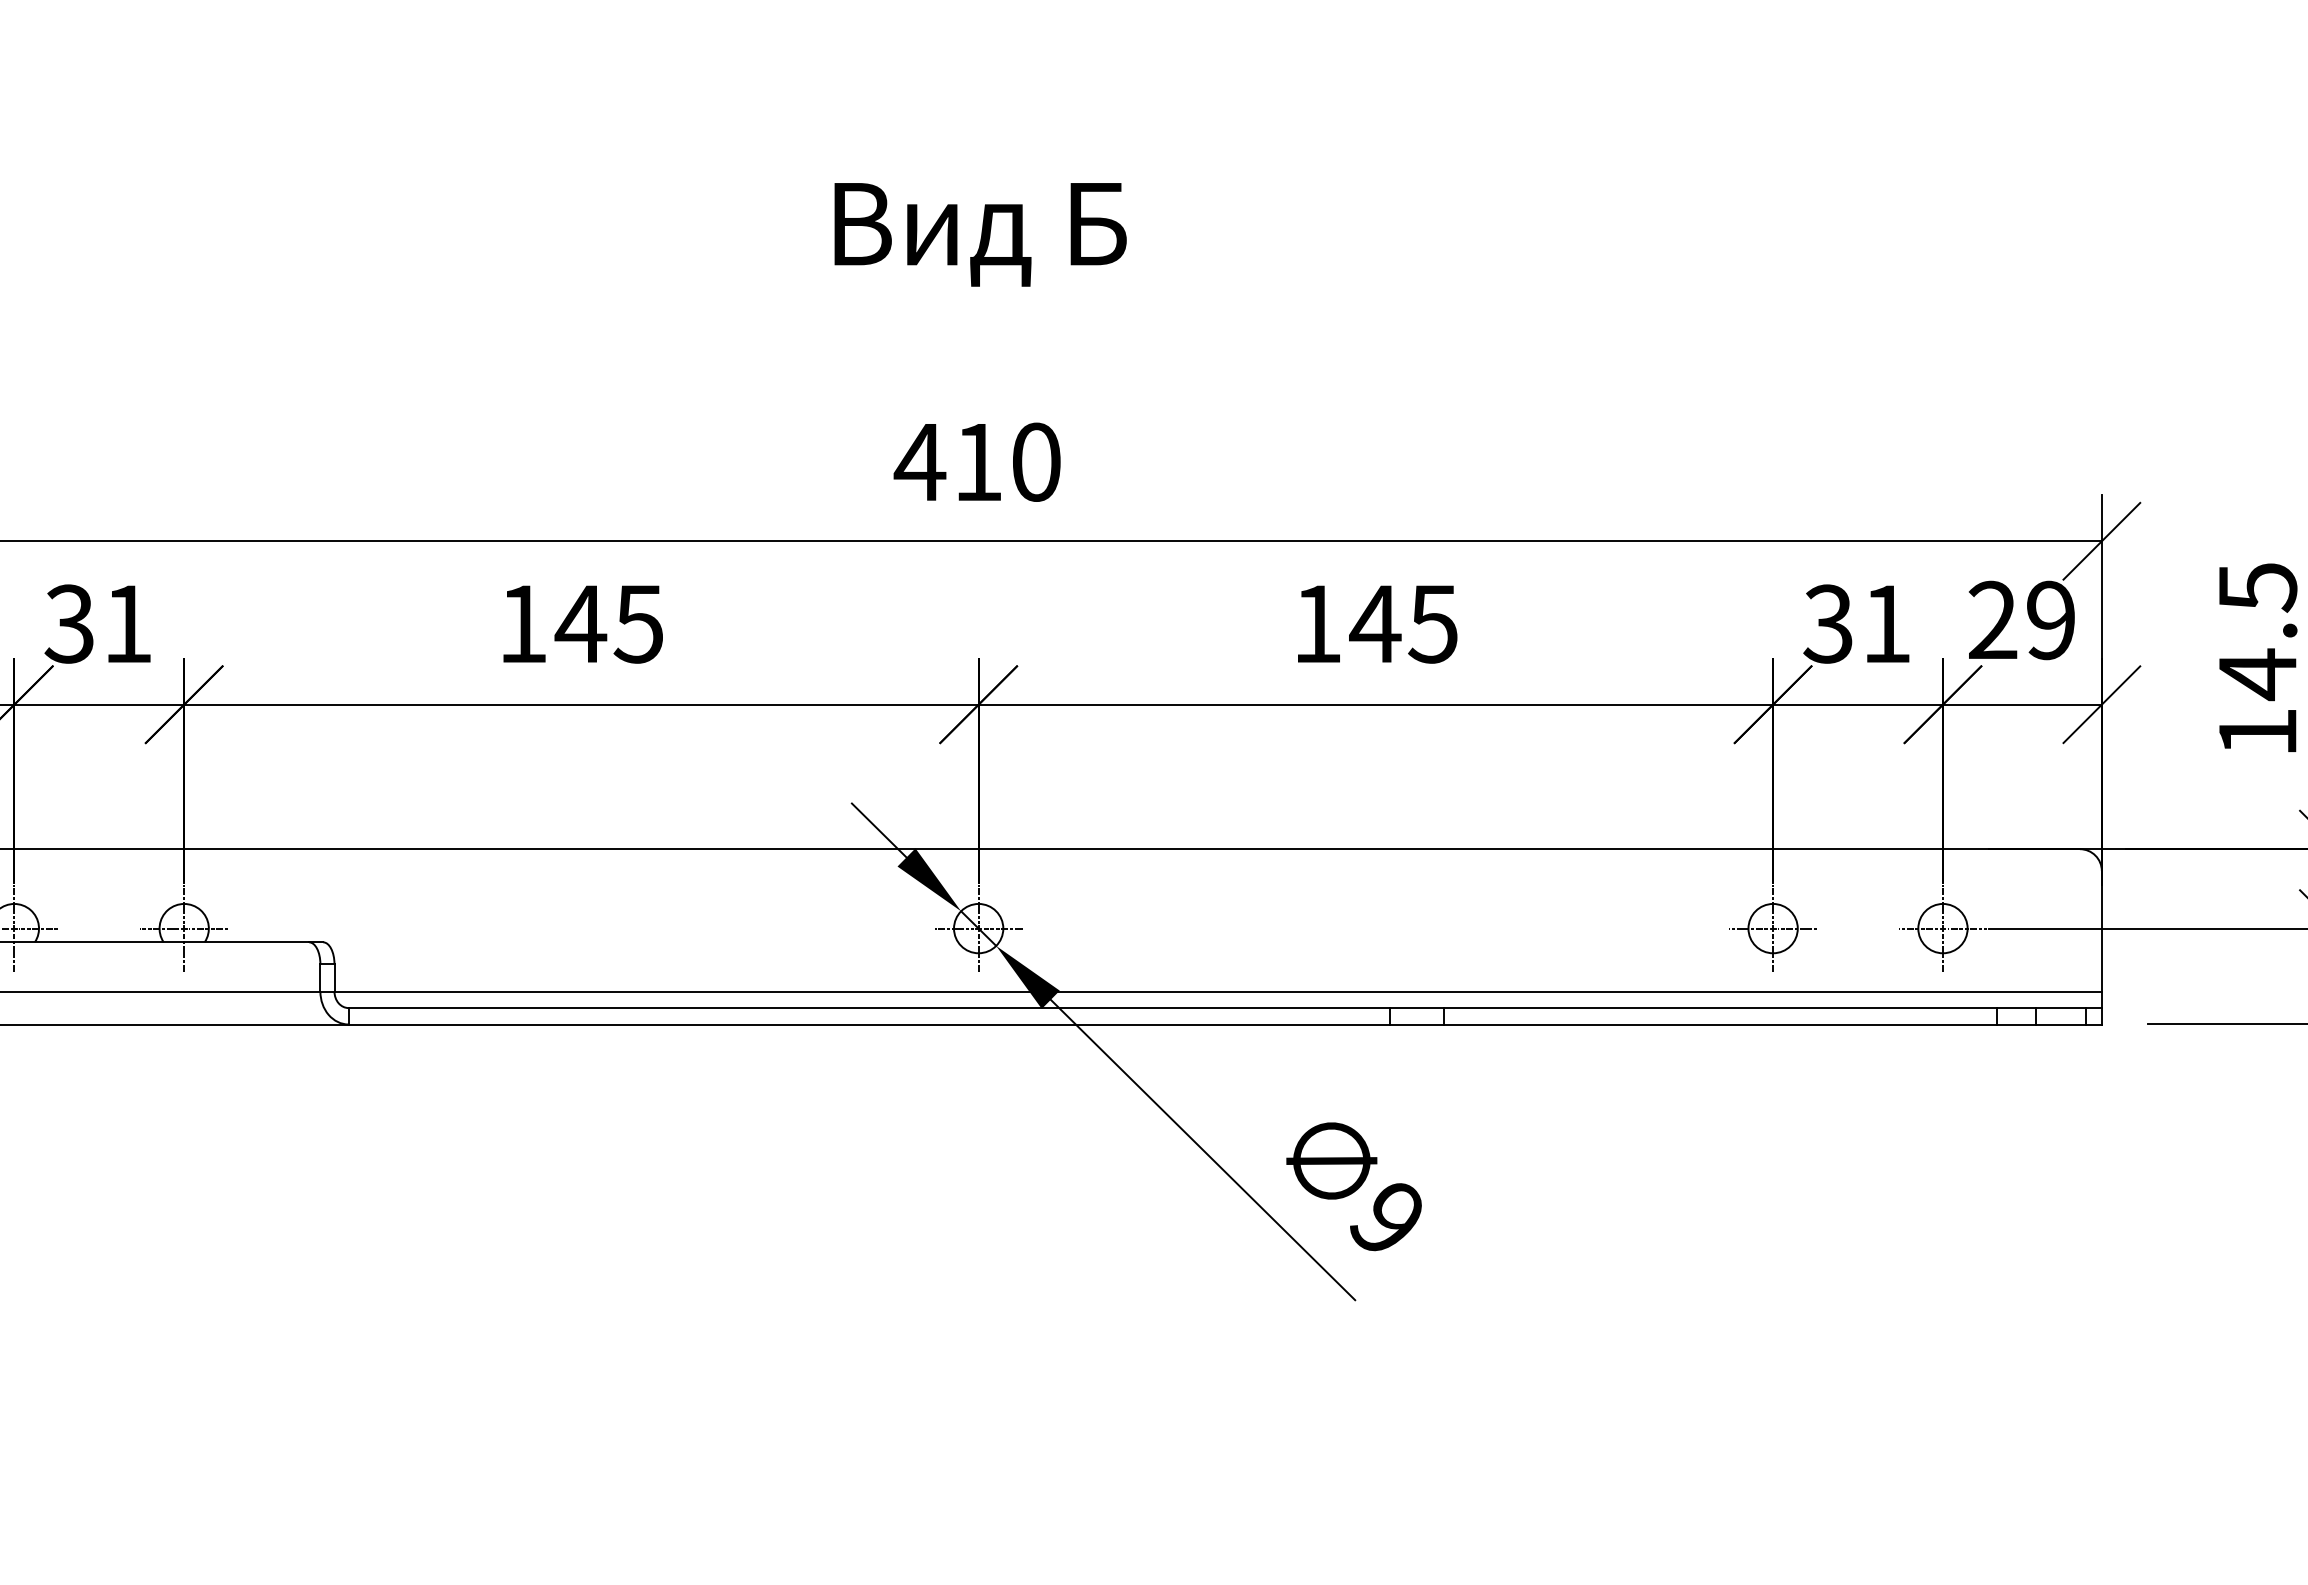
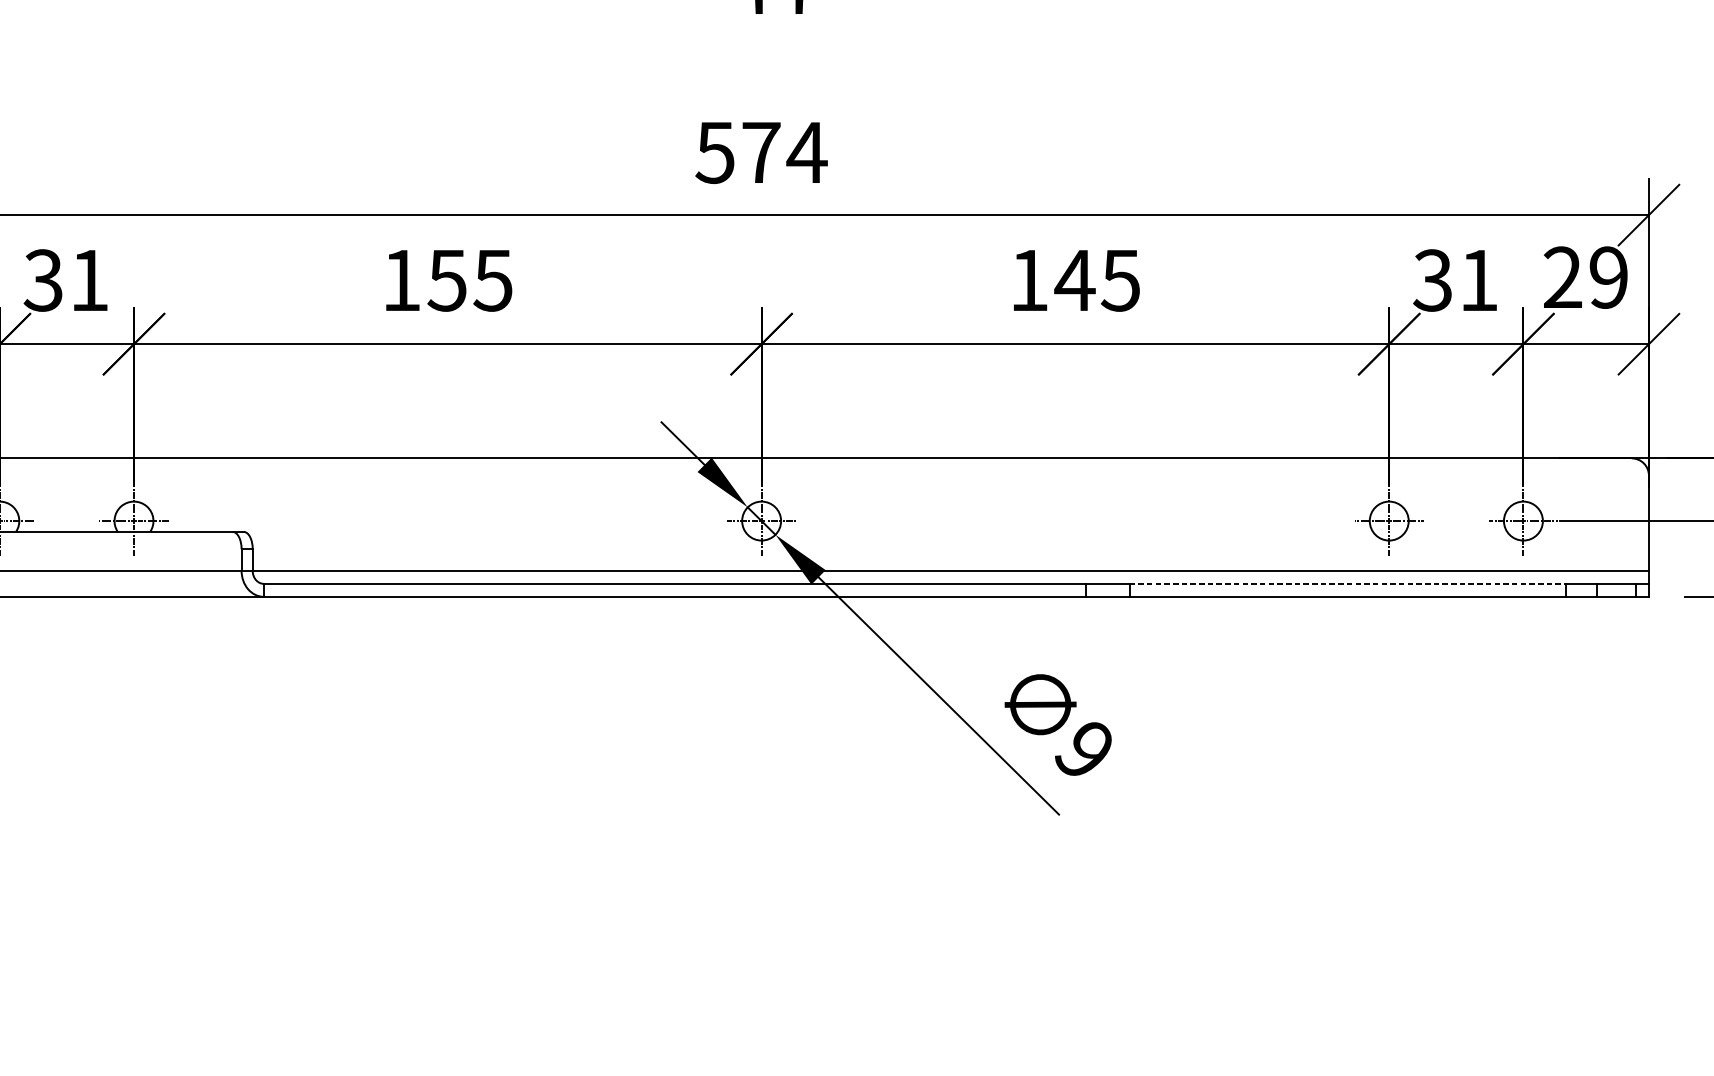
text: (977, 461) -> (760, 152), 410 -> 574
text: (580, 624) -> (447, 280), 145 -> 155
line: (1721, 1008) -> (1348, 584), solid -> dashed

